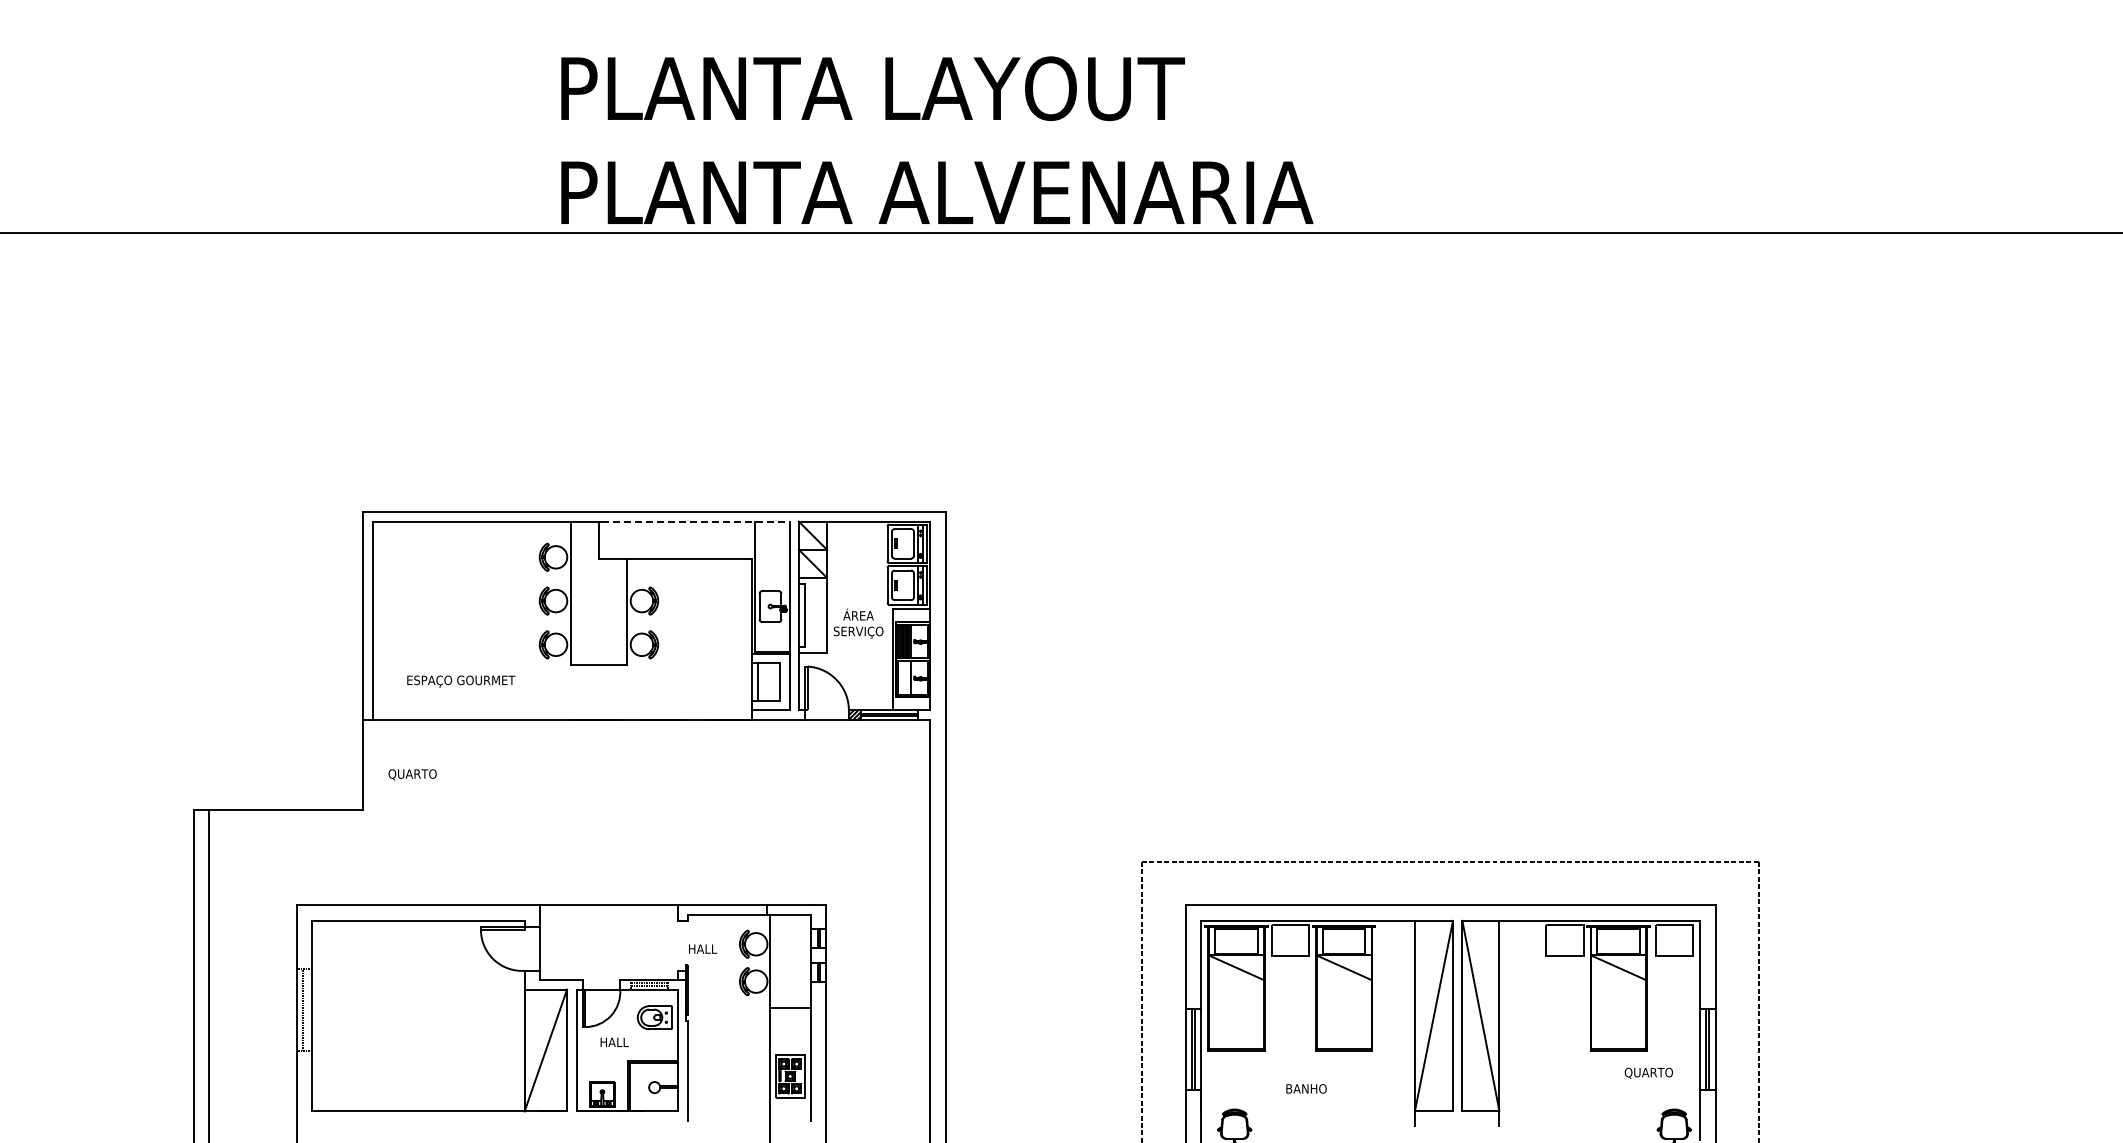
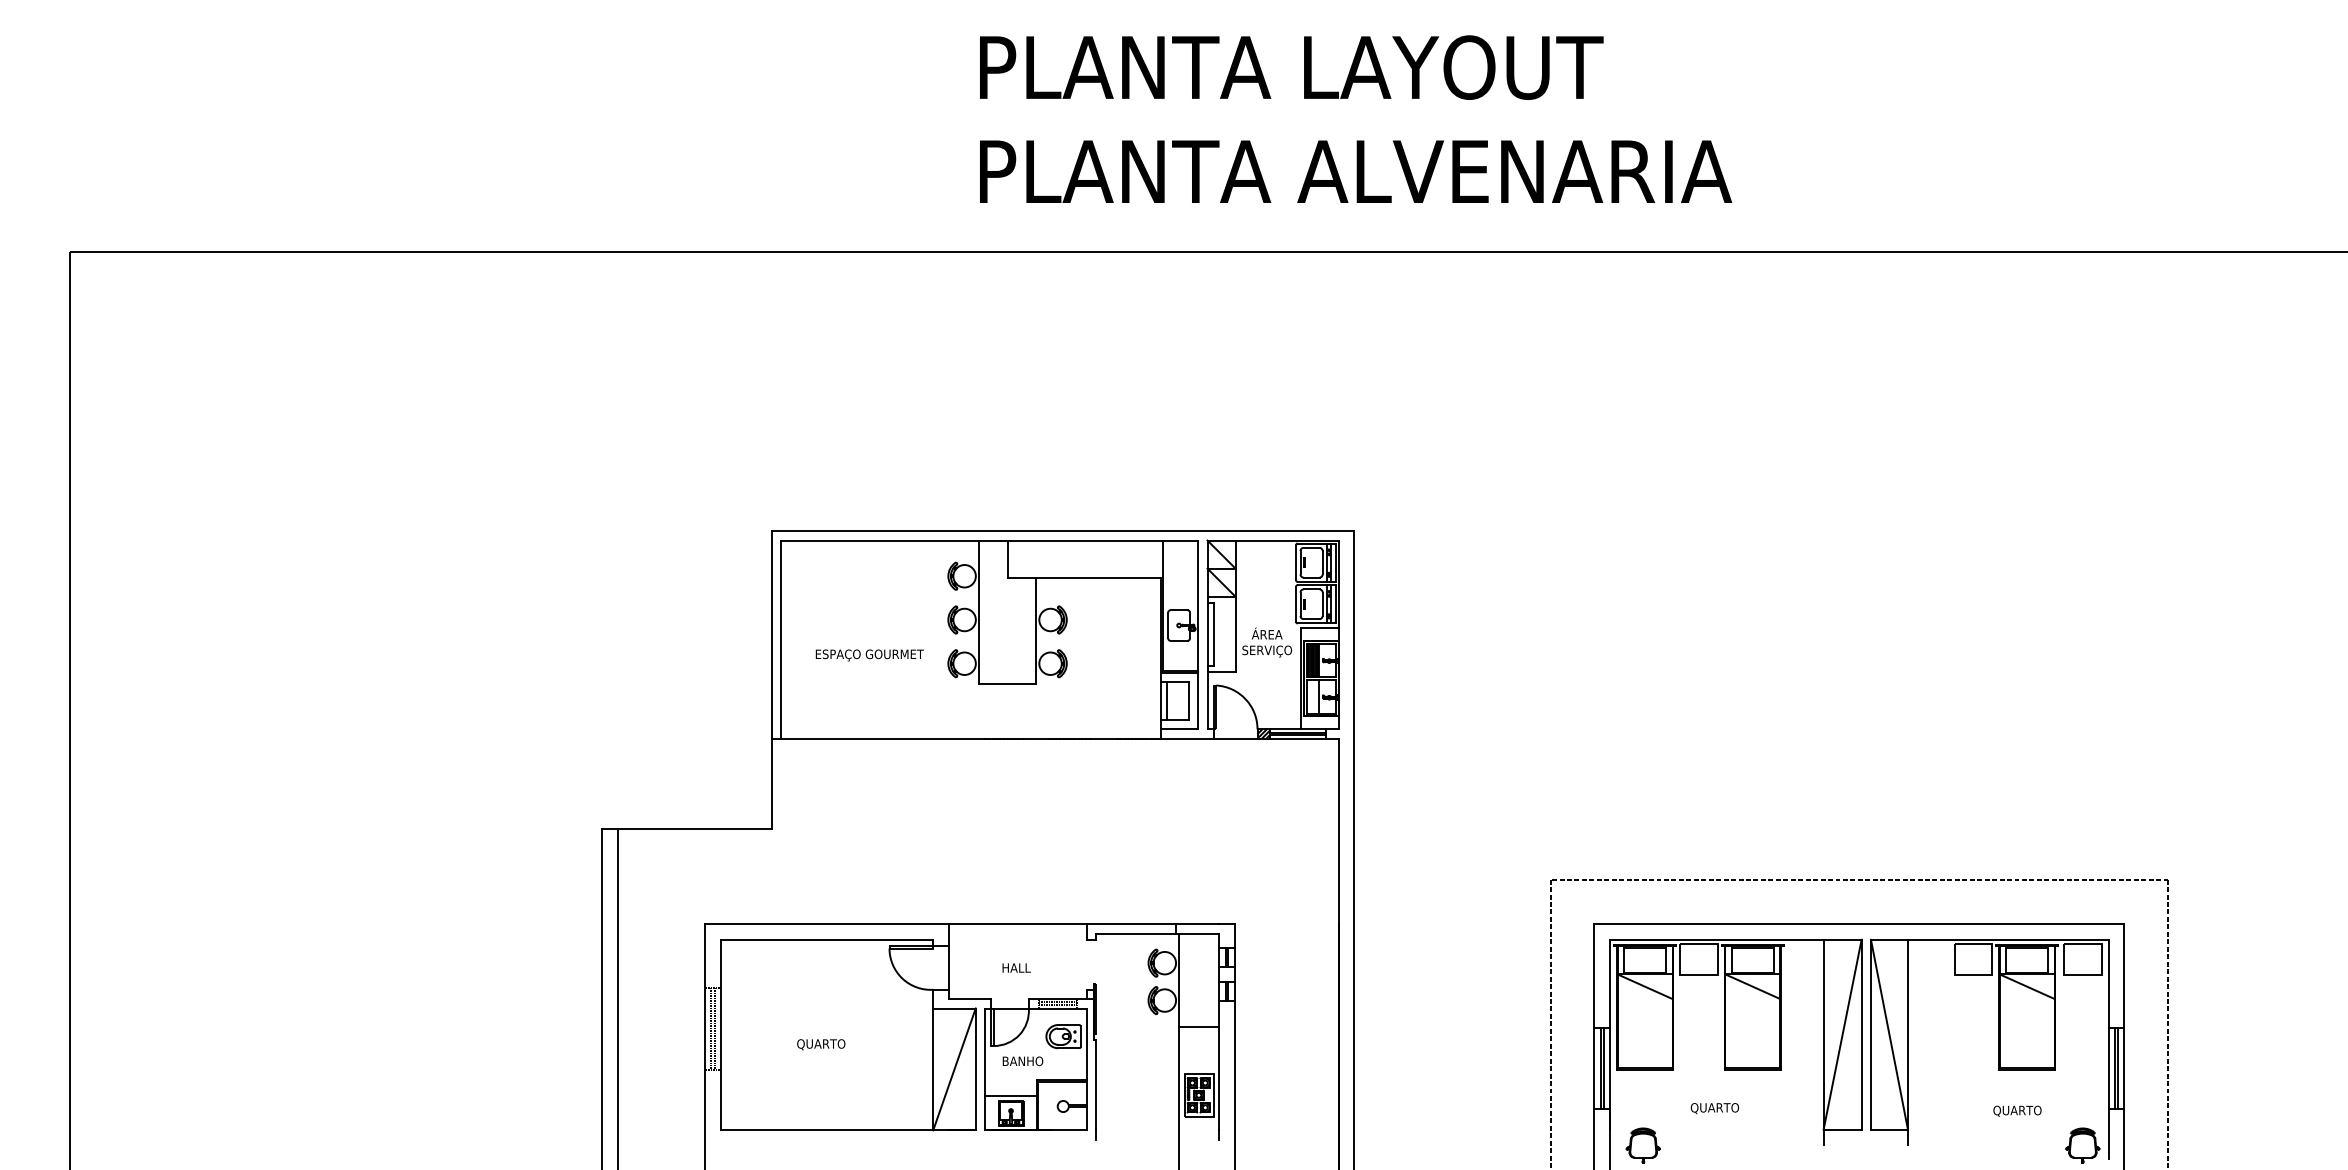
text: (937, 139) -> (1356, 118), moved
line: (695, 521) -> (1104, 540), dashed -> solid
text: (460, 681) -> (869, 655), moved
text: (412, 774) -> (821, 1044), moved
text: (702, 948) -> (1016, 967), moved
line: (305, 1009) -> (714, 1028), added
text: (613, 1042) -> (1022, 1061), HALL -> BANHO
text: (1648, 1072) -> (2017, 1110), moved
line: (601, 1076) -> (1010, 1095), added
text: (1305, 1089) -> (1714, 1108), BANHO -> QUARTO

